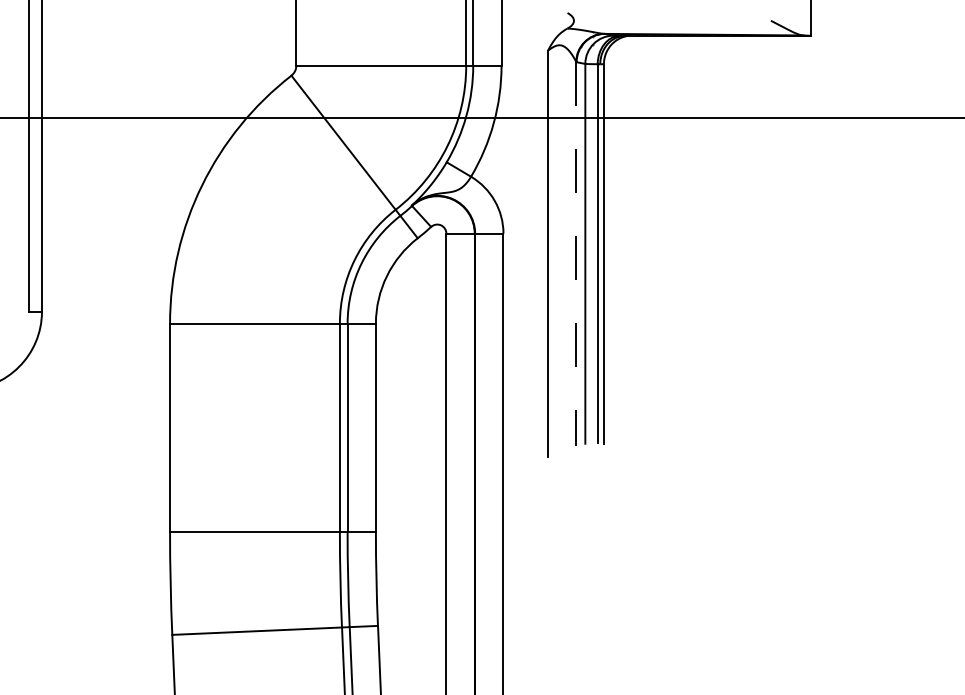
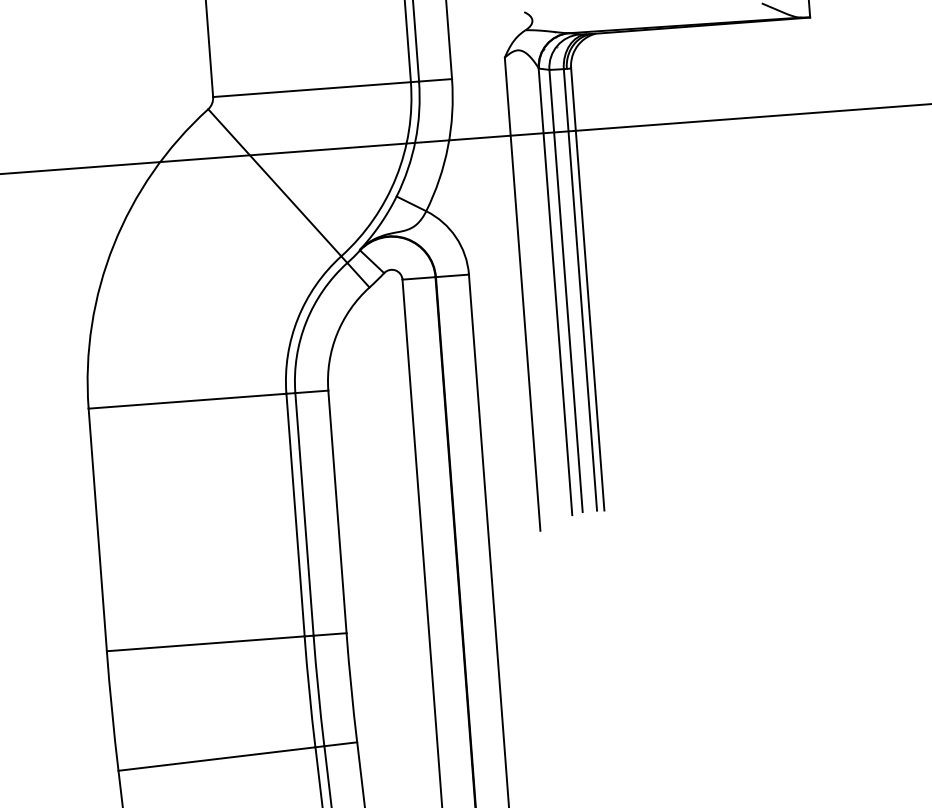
line: (576, 253) -> (555, 291), dashed -> solid

